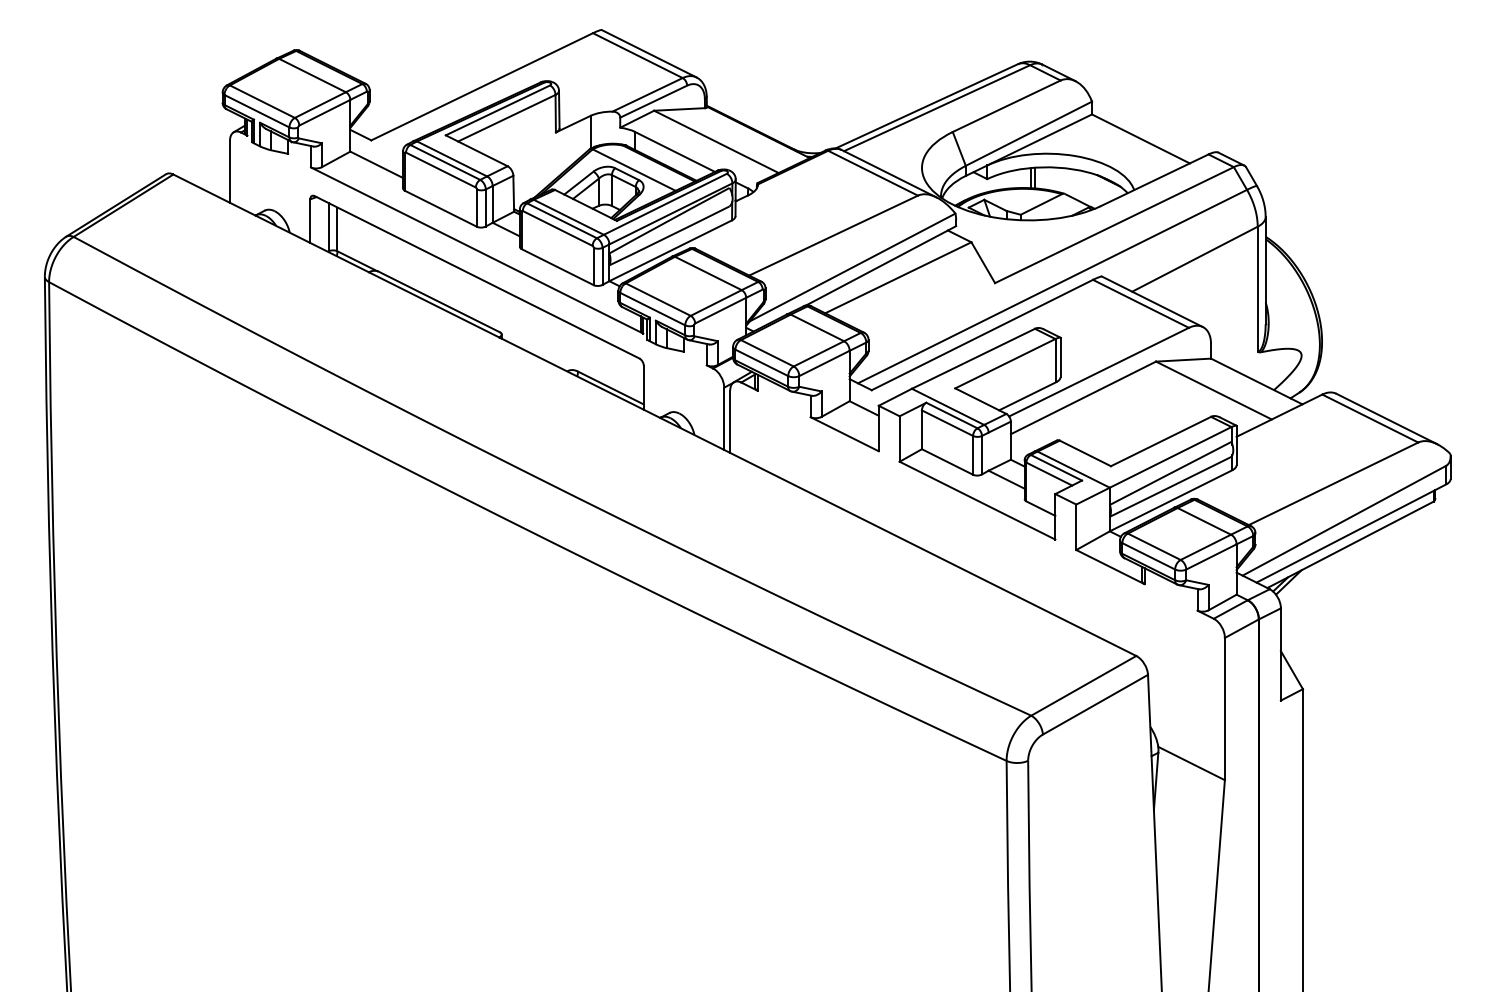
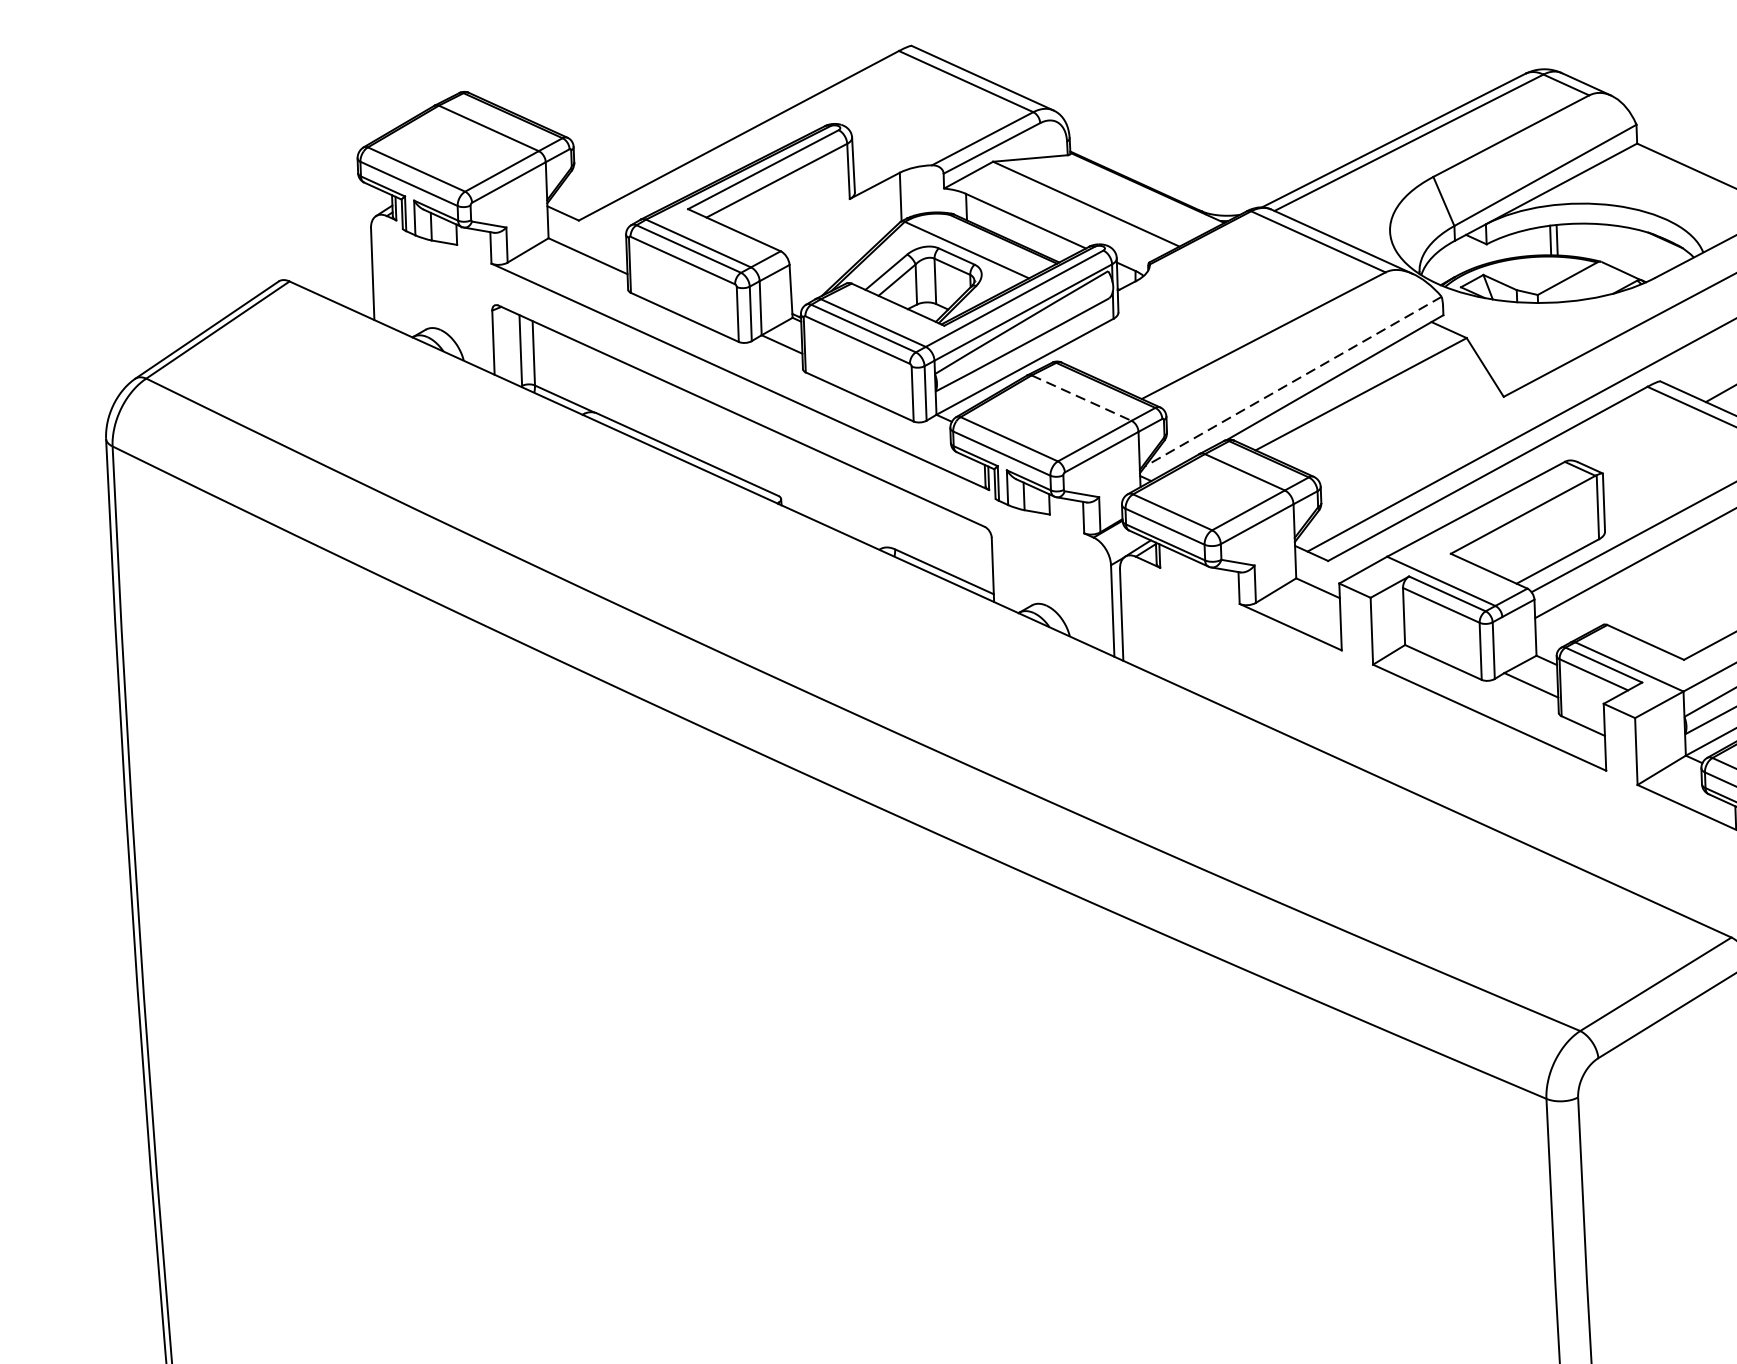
line: (852, 267) -> (1293, 381), solid -> dashed
line: (708, 273) -> (1081, 398), solid -> dashed

